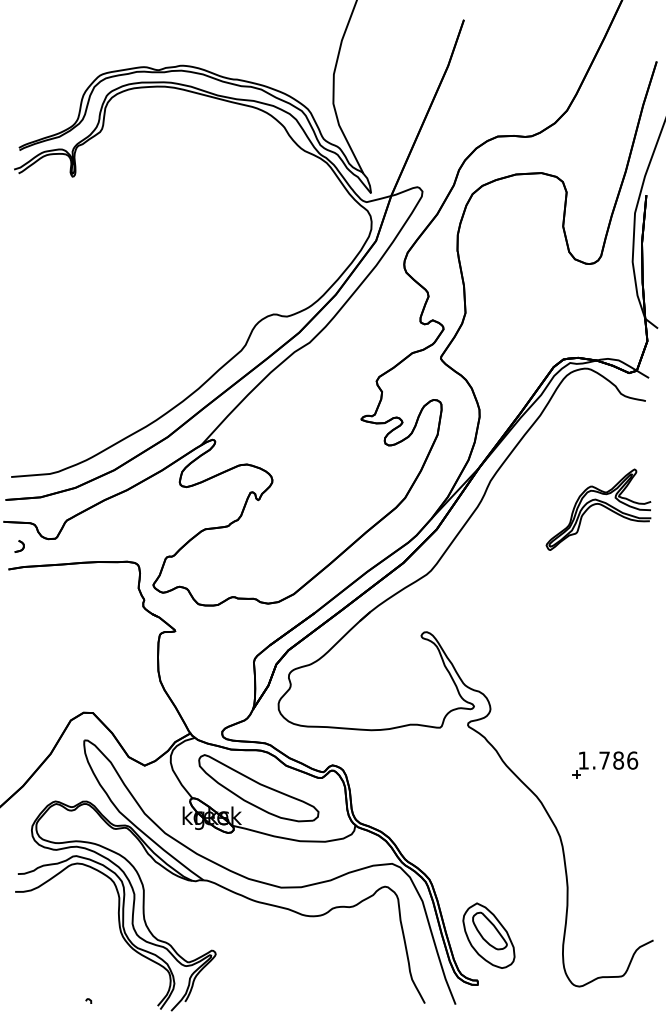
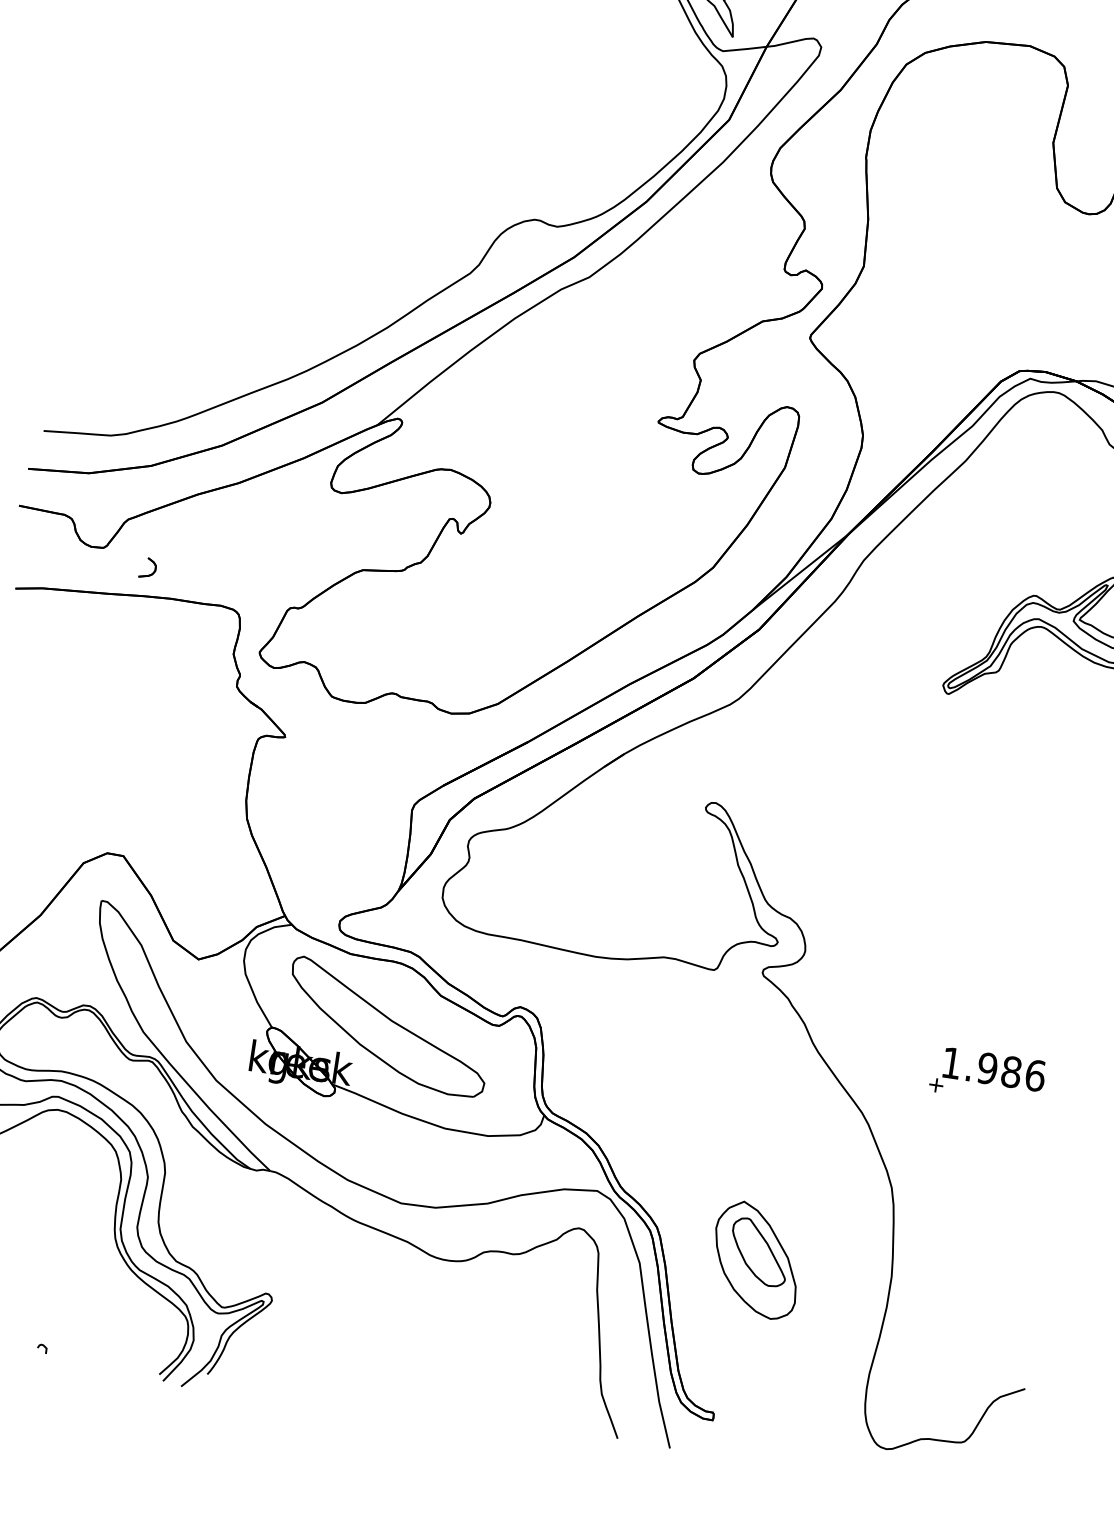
part: (19, 546) -> (148, 568), moved
text: (604, 760) -> (987, 1068), 1.786 -> 1.986
part: (488, 935) -> (755, 1259), moved

